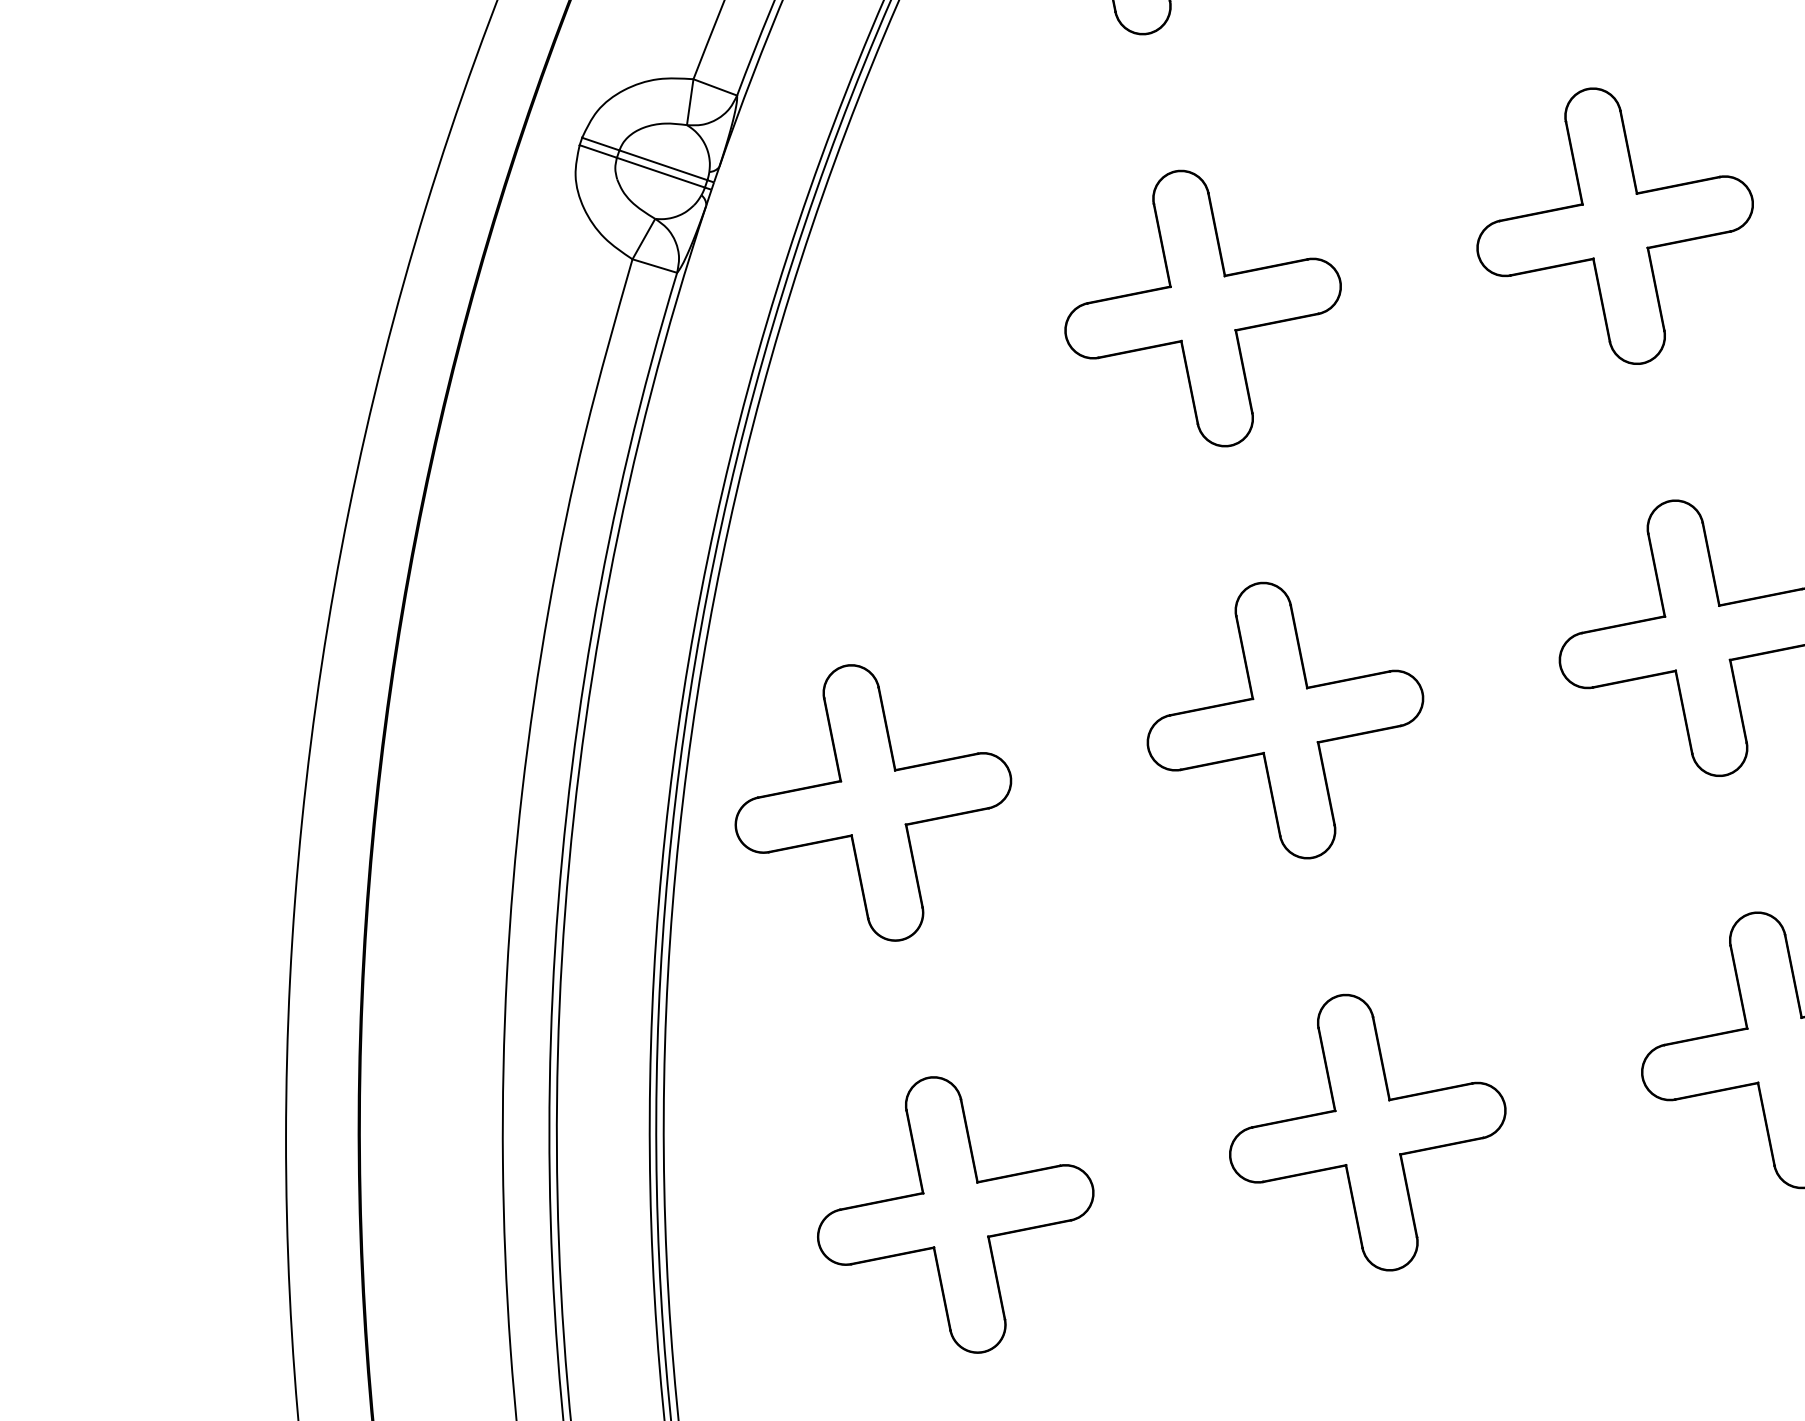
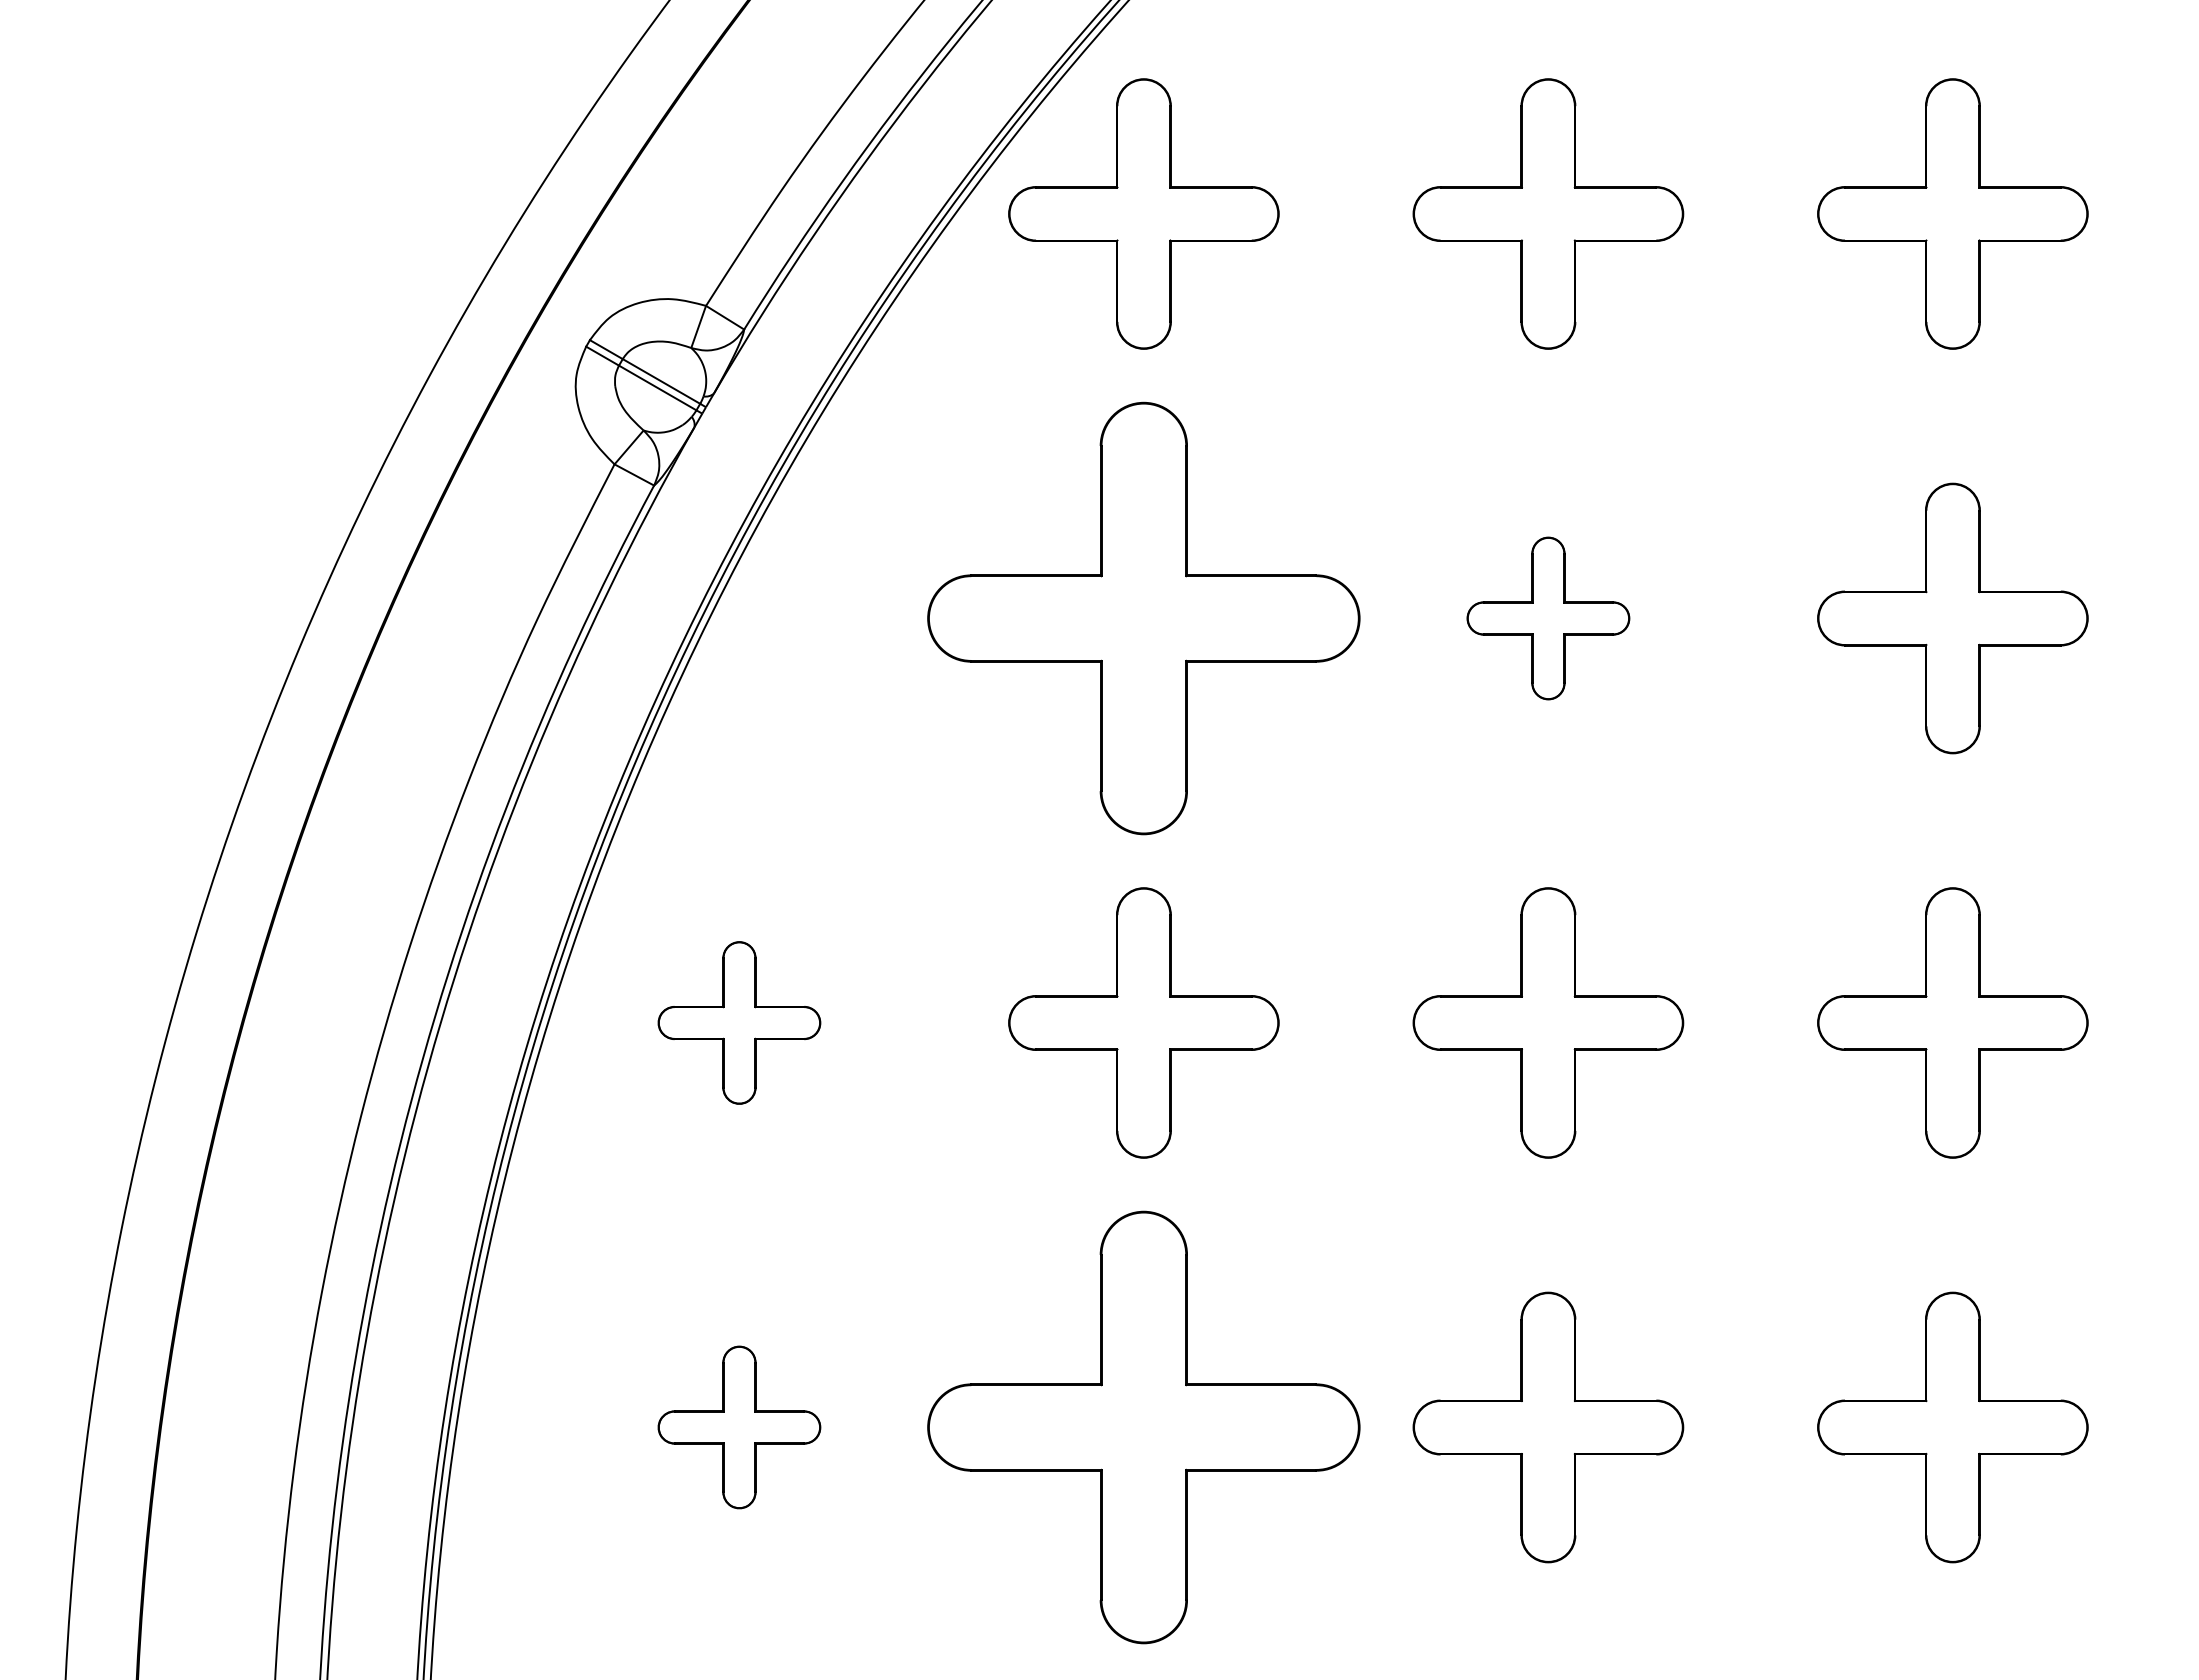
part: (1615, 226) -> (1548, 618), size x0.6
part: (1202, 308) -> (1143, 618), size x1.6
part: (873, 802) -> (739, 1022), size x0.6
part: (1367, 1132) -> (1143, 1427), size x1.6
part: (955, 1214) -> (739, 1427), size x0.6

